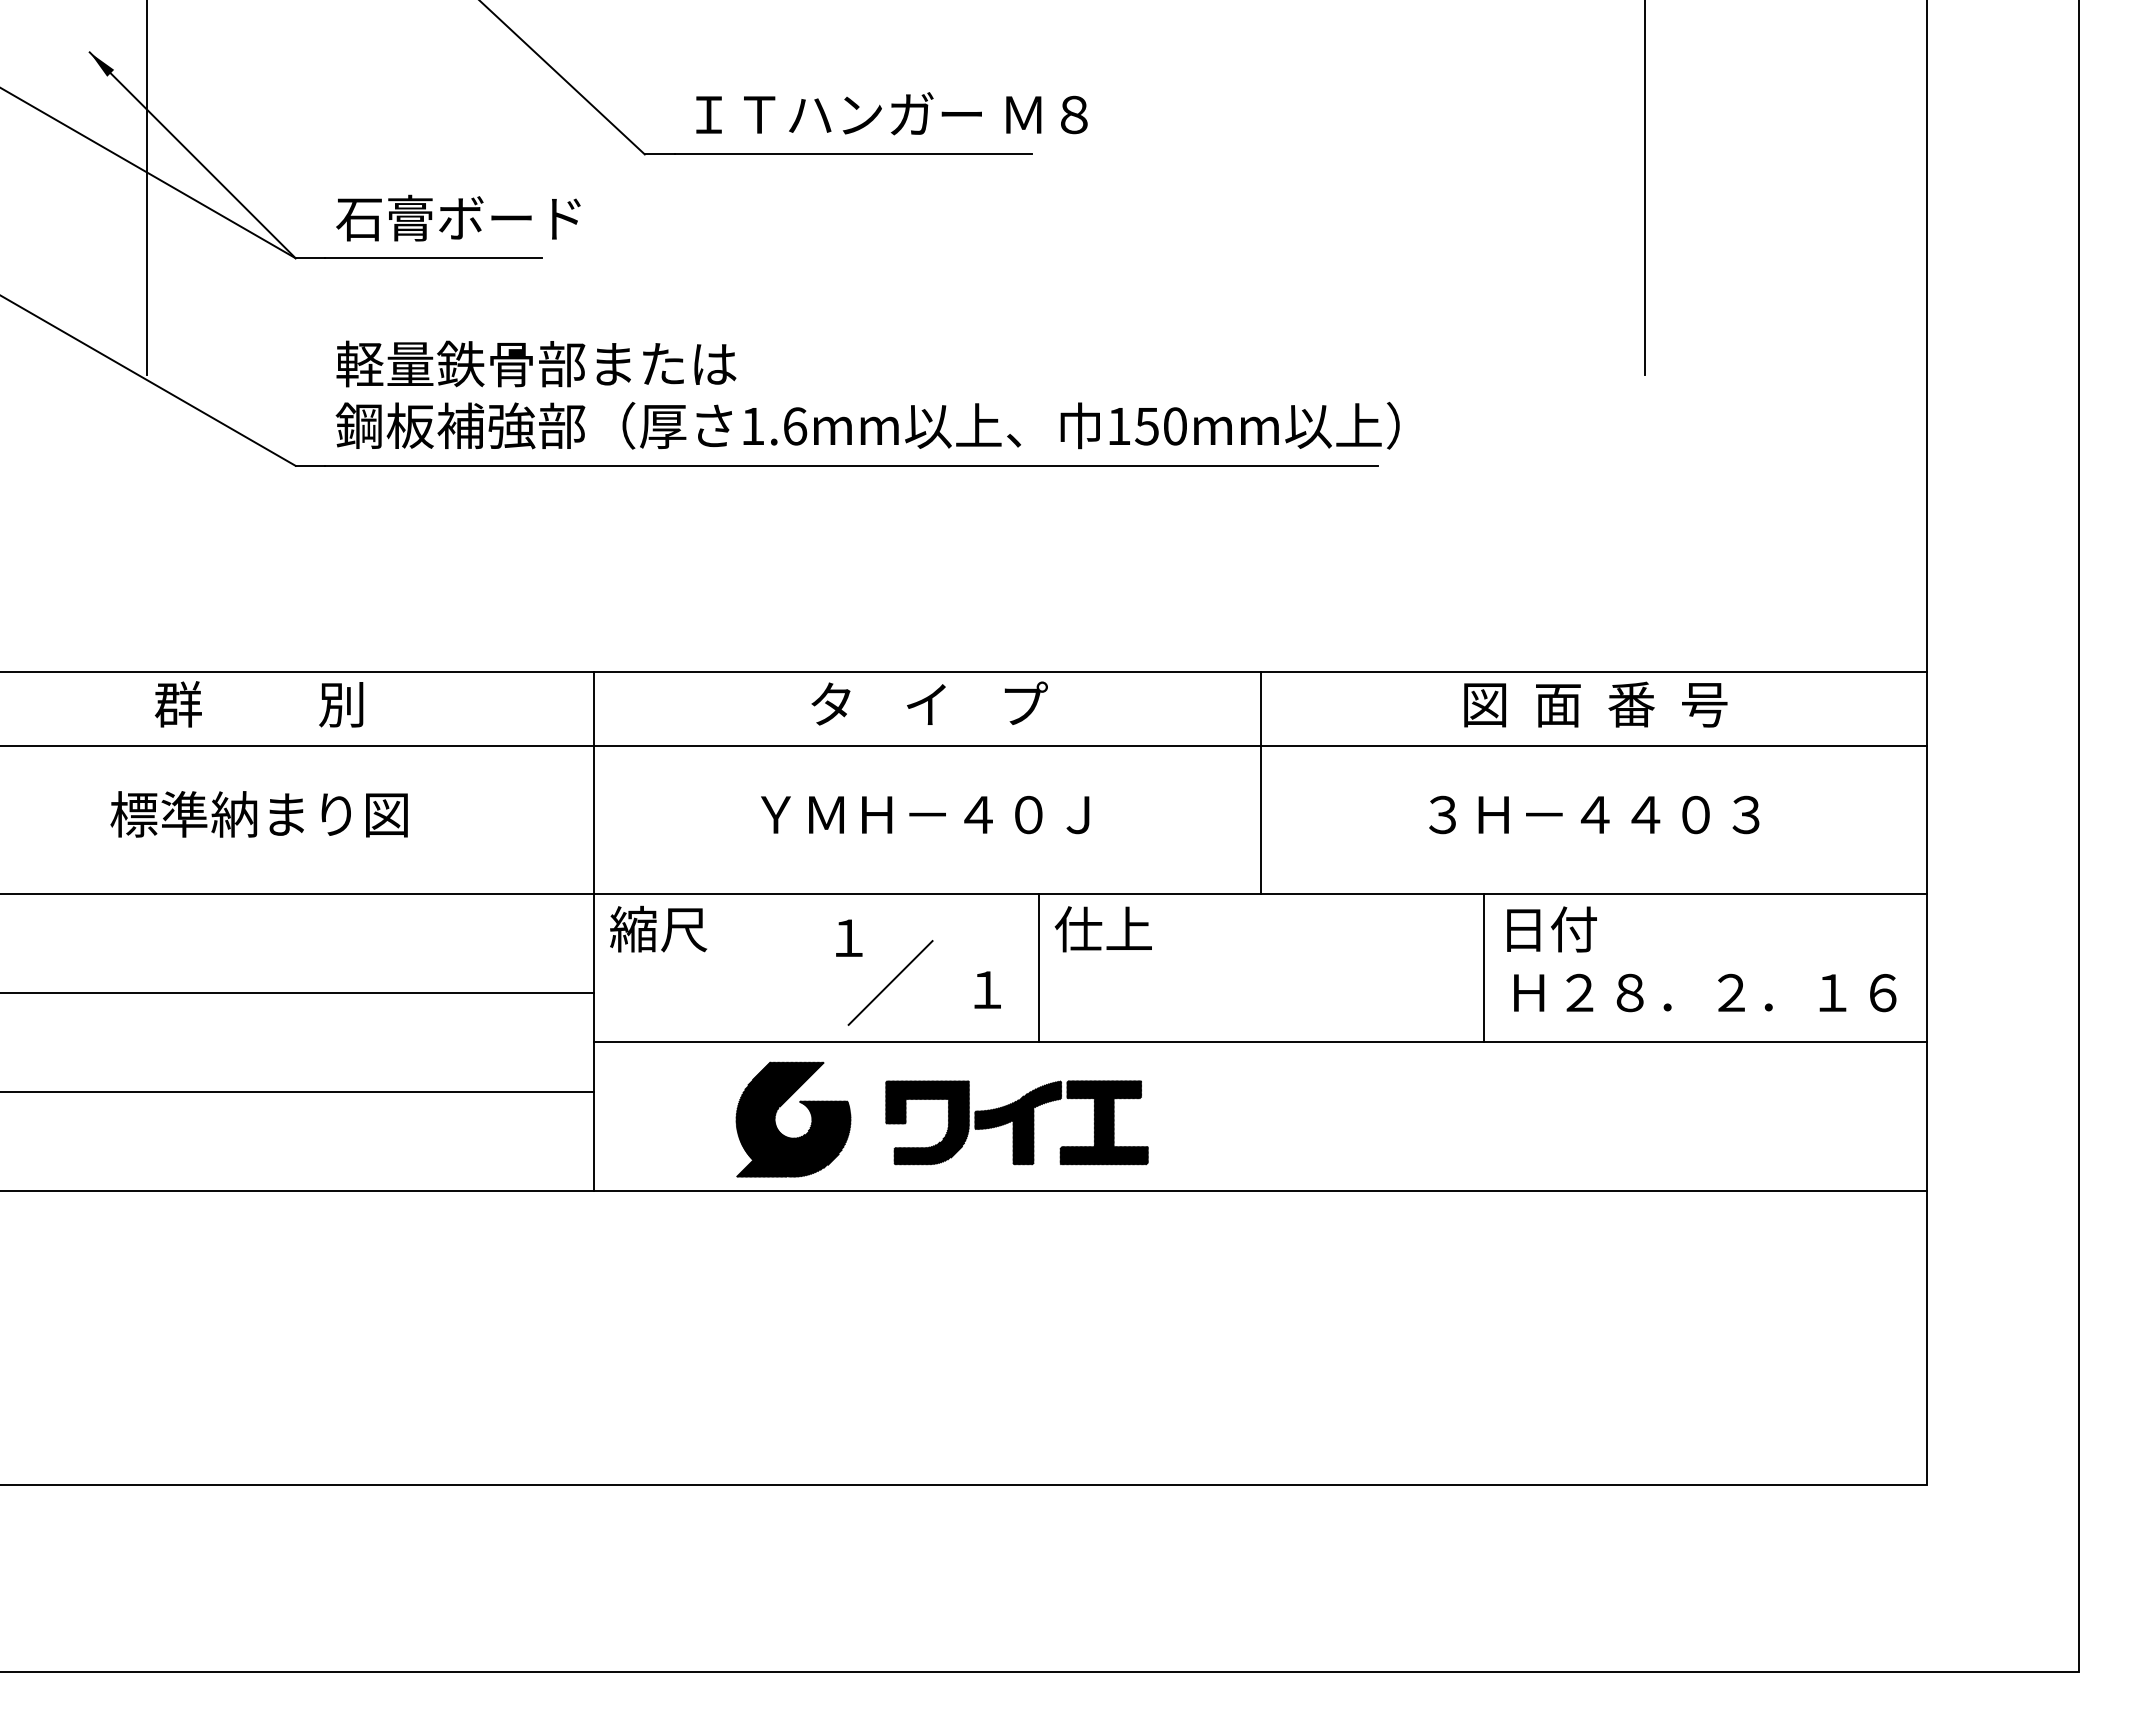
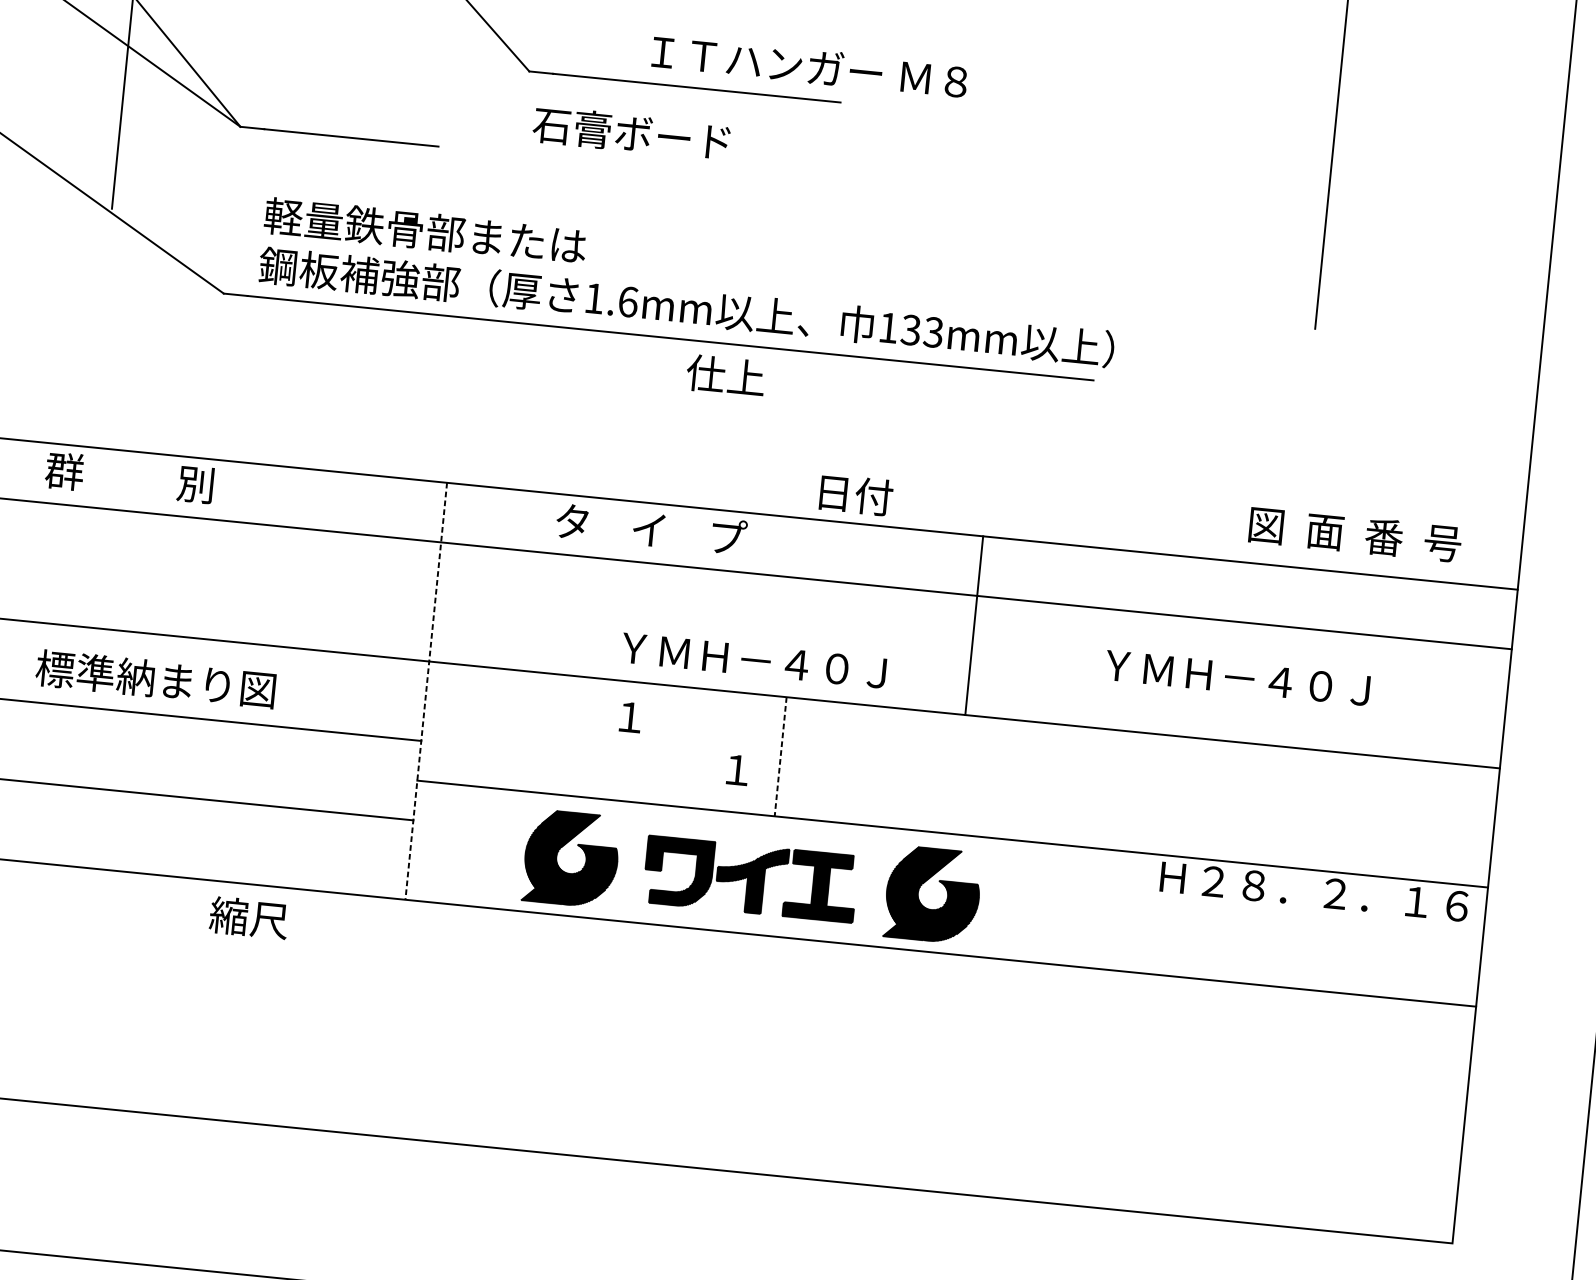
text: (891, 113) -> (809, 66), moved
text: (458, 217) -> (631, 132), moved
text: (1160, 426) -> (921, 331), 150mm -> 133mm
text: (929, 703) -> (651, 529), moved
text: (258, 704) -> (129, 477), moved
text: (1595, 704) -> (1355, 534), moved
text: (258, 814) -> (155, 679), moved
text: (1593, 814) -> (1238, 677), ３Ｈ－４４０３ -> ＹＭＨ－４０Ｊ
text: (925, 815) -> (754, 661), moved
text: (658, 928) -> (249, 917), moved
text: (1102, 929) -> (725, 375), moved
text: (1551, 929) -> (855, 495), moved
line: (594, 931) -> (426, 691), solid -> dashed
line: (1038, 968) -> (780, 757), solid -> dashed
line: (1483, 968) -> (1137, 792), removed
line: (890, 982) -> (660, 756), removed
text: (1705, 992) -> (1314, 891), moved
part: (1250, 1103) -> (939, 882), added

